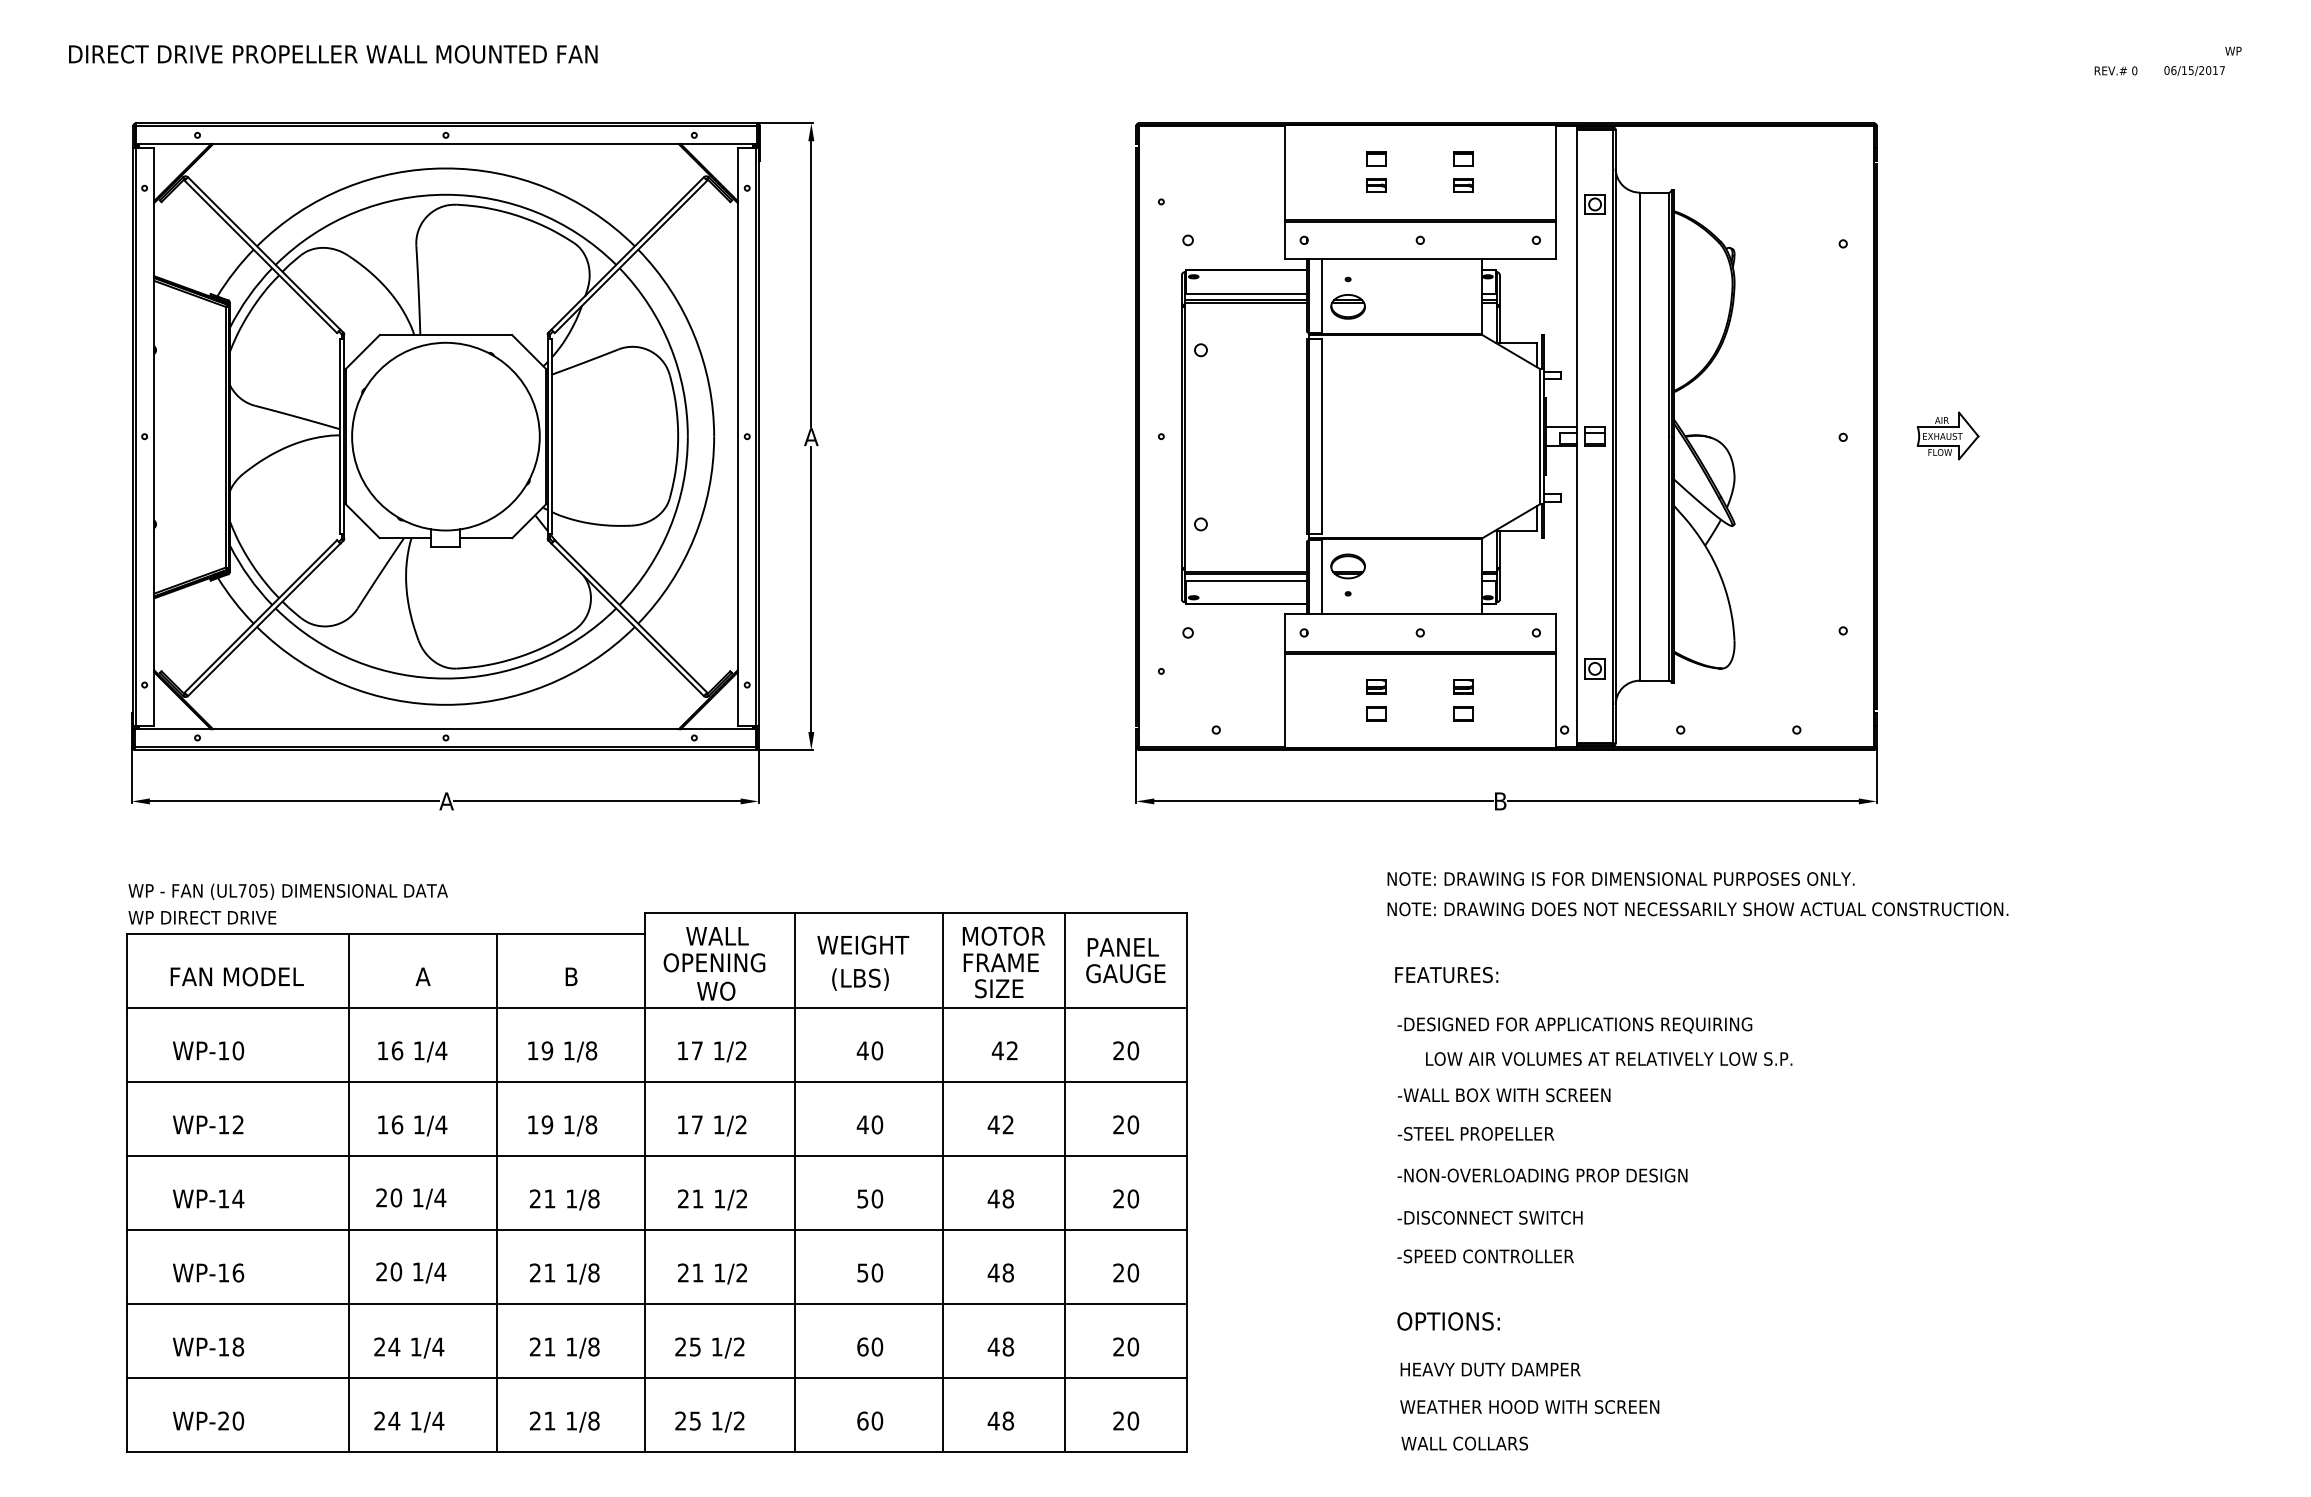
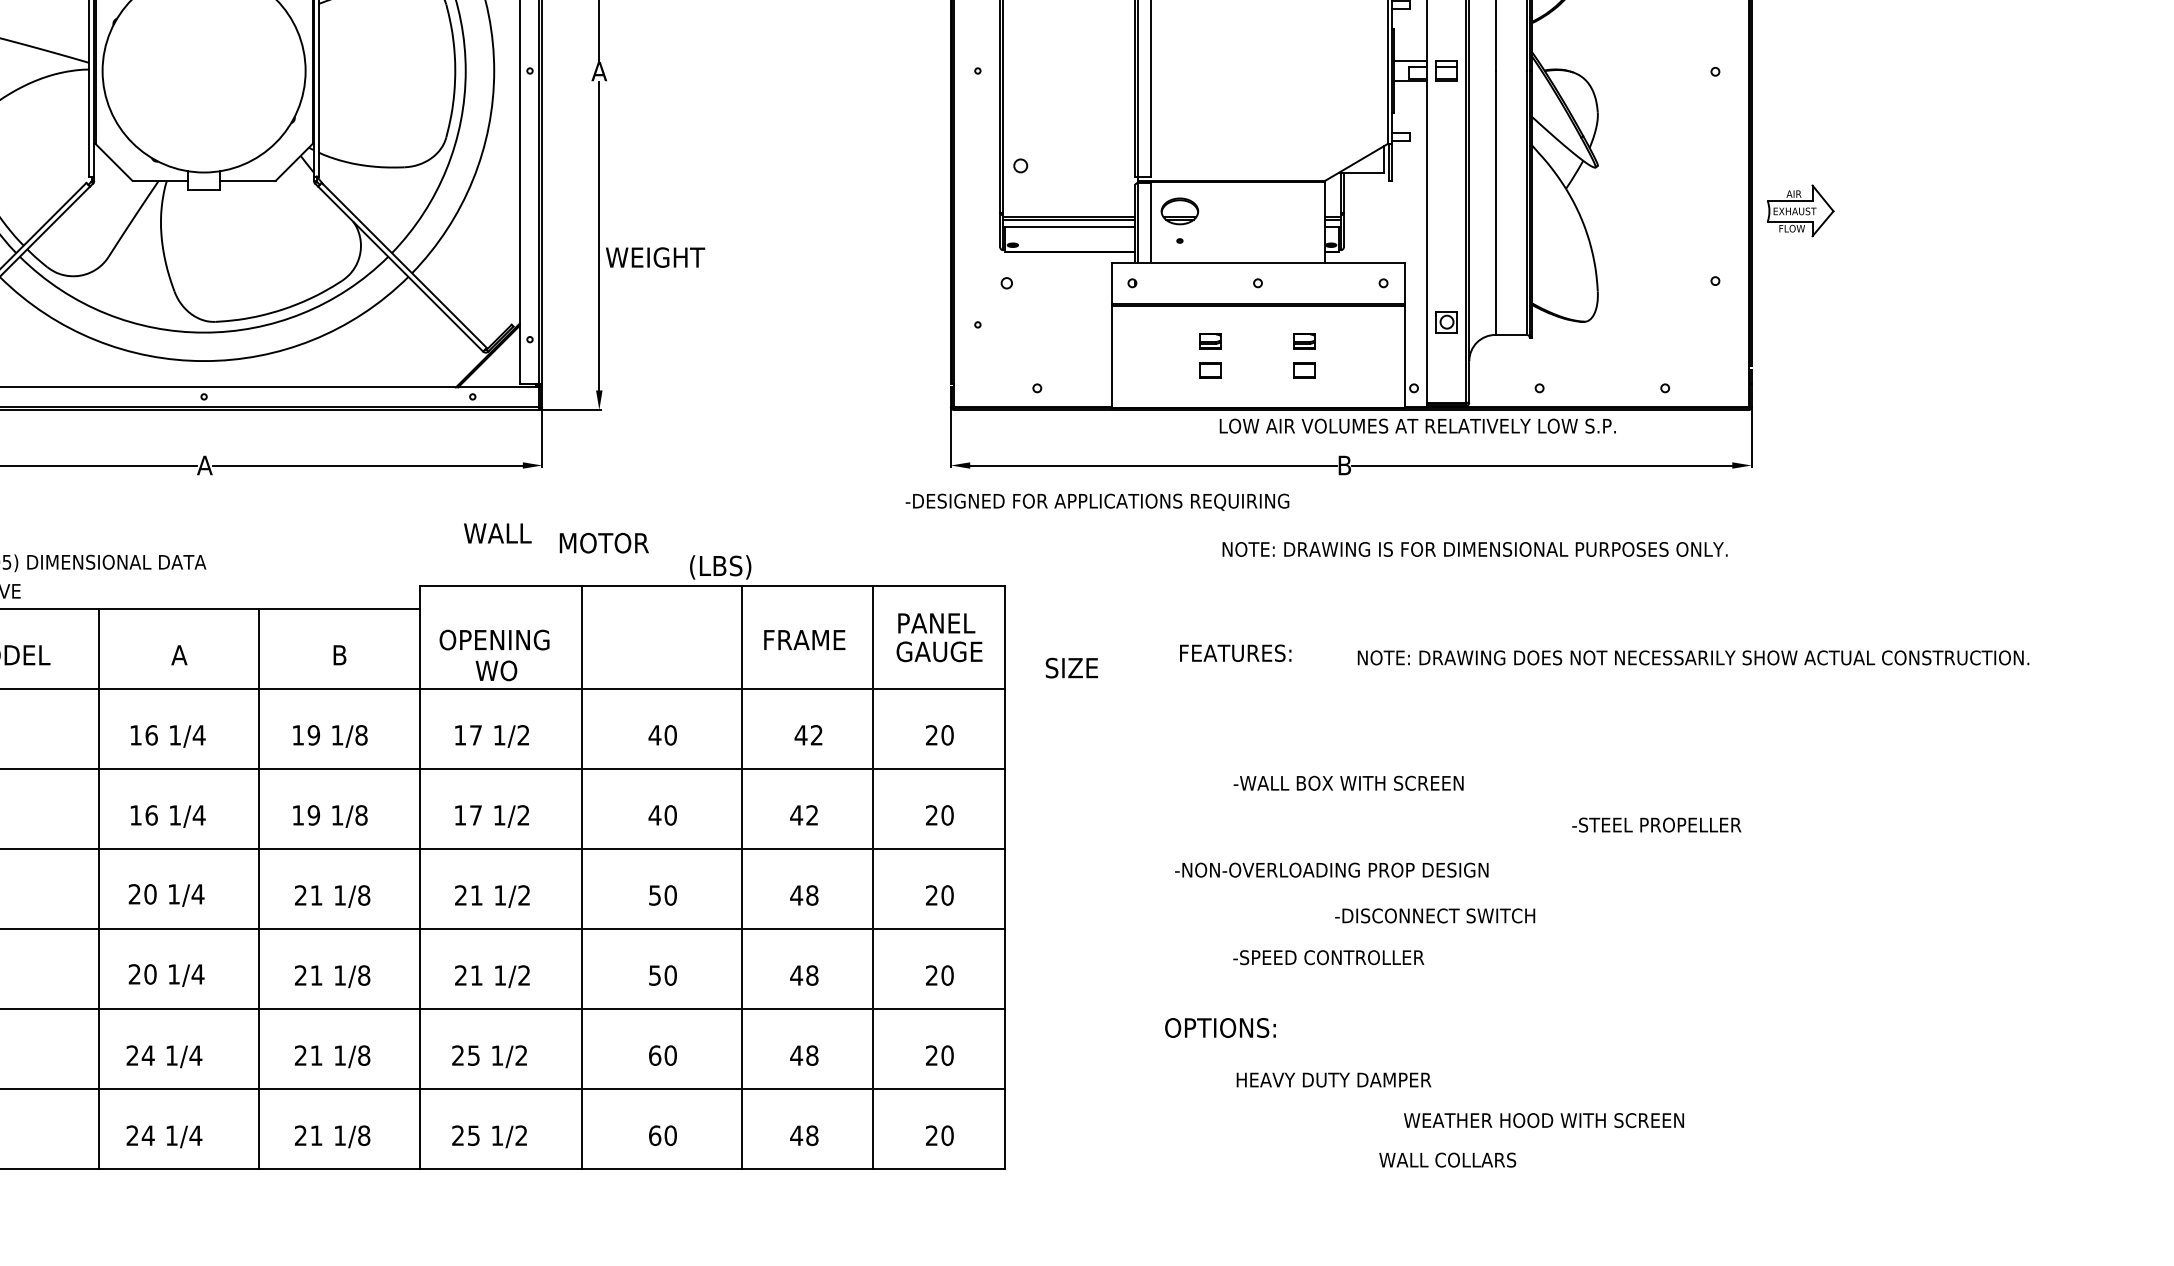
part: (1947, 435) -> (1800, 210), moved
text: (1697, 909) -> (1692, 658), moved
text: (1003, 935) -> (603, 542), moved
text: (717, 936) -> (497, 533), moved
text: (863, 944) -> (655, 256), moved
text: (1446, 975) -> (1235, 653), moved
text: (860, 979) -> (720, 567), moved
text: (999, 988) -> (1072, 667), moved
text: (1574, 1025) -> (1097, 502), moved
text: (1609, 1058) -> (1418, 425), moved
text: (1475, 1133) -> (1656, 824), moved
text: (1542, 1175) -> (1331, 870), moved
text: (1489, 1217) -> (1434, 915), moved
text: (1448, 1321) -> (1220, 1028), moved
text: (1529, 1406) -> (1543, 1119), moved
text: (1464, 1443) -> (1447, 1159), moved

